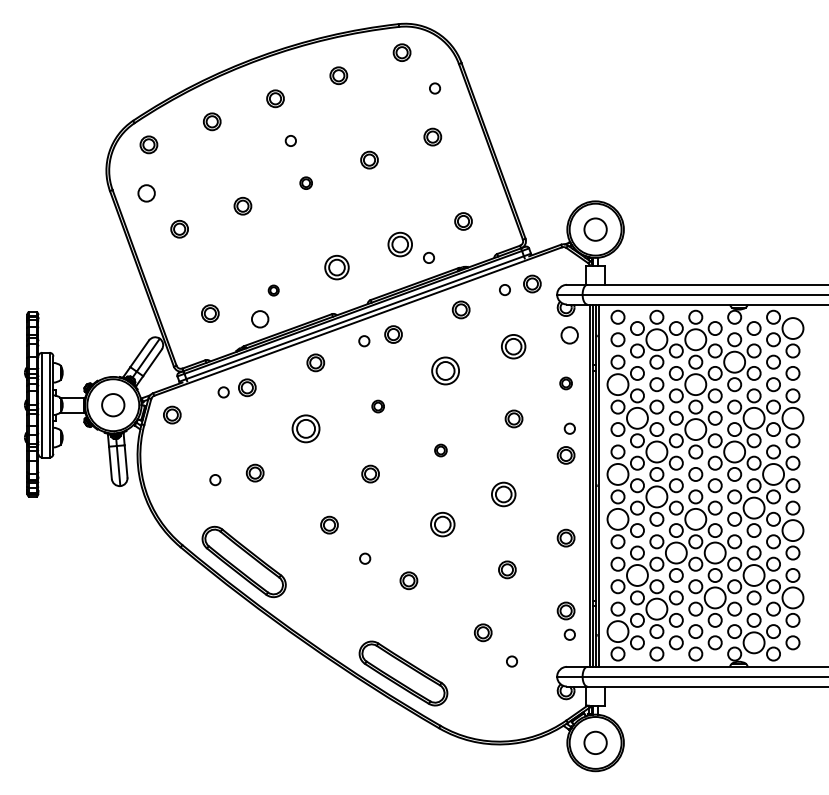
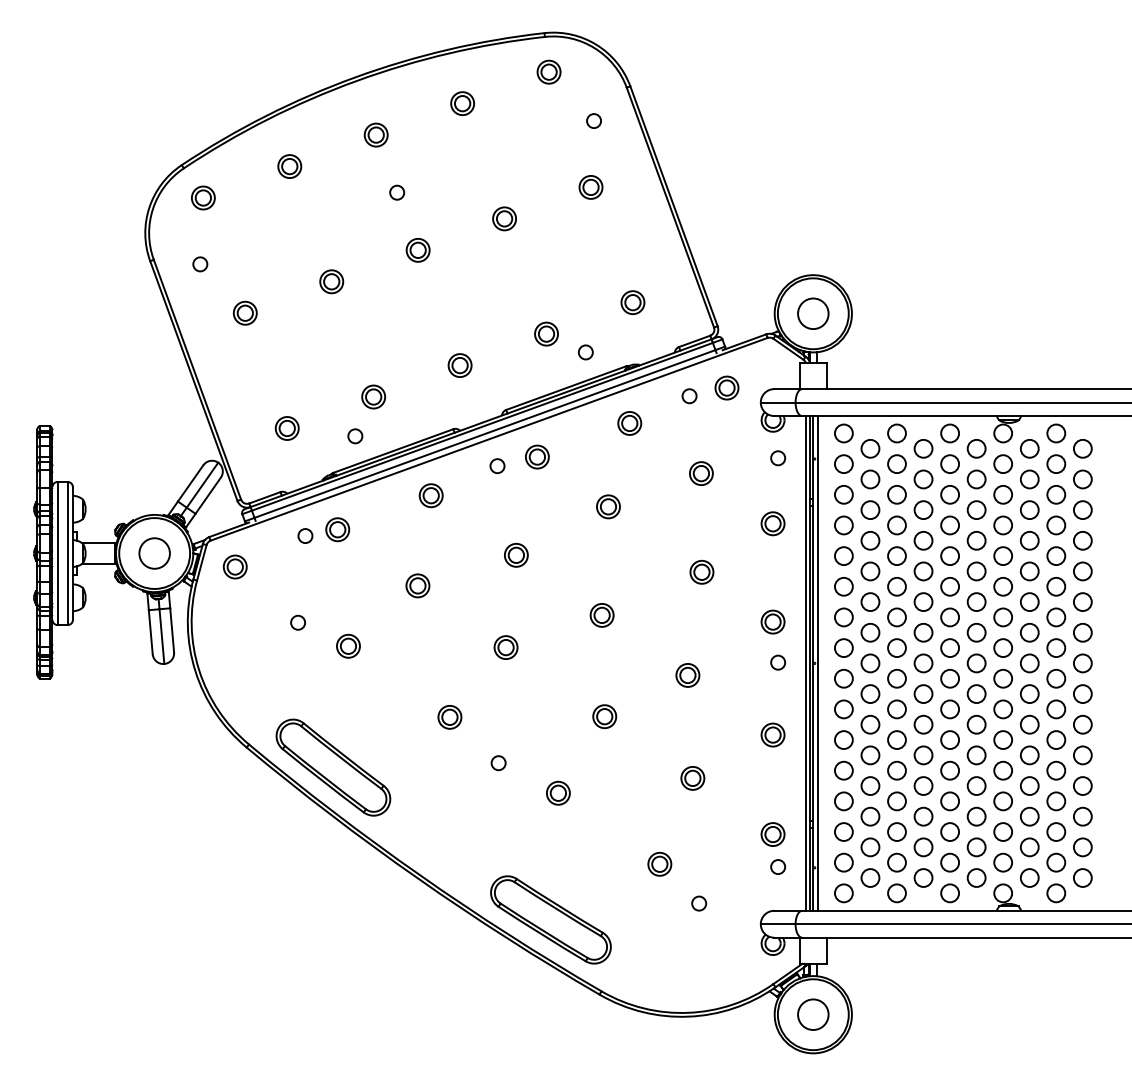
part: (305, 183) -> (417, 250), size x1.43
circle: (146, 193) -> (200, 264), size x0.62
part: (400, 244) -> (546, 333), size x0.71
part: (336, 267) -> (459, 365), size x0.71
part: (273, 290) -> (373, 396), size x1.67
circle: (260, 319) -> (355, 436), size x0.62
circle: (792, 328) -> (1082, 448), size x0.62
circle: (570, 335) -> (778, 458), size x0.62
circle: (656, 340) -> (896, 464), size x0.62
circle: (696, 340) -> (950, 464), size x0.62
part: (513, 346) -> (701, 473), size x0.71
circle: (734, 361) -> (1003, 494), size x0.62
part: (445, 370) -> (608, 506), size x0.62
part: (565, 383) -> (772, 523), size x1.43
circle: (617, 384) -> (843, 525), size x0.62
circle: (696, 384) -> (950, 525), size x0.62
part: (378, 406) -> (516, 555), size x1.43
circle: (637, 418) -> (870, 571), size x0.62
circle: (753, 418) -> (1029, 571), size x0.62
circle: (792, 418) -> (1082, 571), size x0.62
part: (305, 428) -> (417, 585), size x0.62
circle: (570, 428) -> (778, 662), moved
circle: (696, 429) -> (950, 586), size x0.62
part: (440, 450) -> (601, 615), size x1.43
circle: (656, 452) -> (896, 617), size x0.62
circle: (734, 452) -> (1003, 617), size x0.62
circle: (617, 474) -> (843, 648), size x0.62
circle: (773, 474) -> (1056, 648), size x0.62
circle: (214, 479) -> (297, 622), moved
part: (503, 494) -> (687, 675), size x0.71
circle: (656, 496) -> (896, 678), size x0.62
circle: (753, 508) -> (1029, 694), size x0.62
circle: (617, 519) -> (843, 709), size x0.62
circle: (696, 519) -> (950, 709), size x0.62
part: (442, 524) -> (604, 716), size x0.71
circle: (792, 530) -> (1082, 724), size x0.62
circle: (676, 553) -> (923, 755), size x0.62
circle: (715, 553) -> (976, 755), size x0.62
circle: (637, 575) -> (870, 786), size x0.62
circle: (753, 575) -> (1029, 786), size x0.62
circle: (715, 597) -> (976, 816), size x0.62
circle: (792, 597) -> (1082, 816), size x0.62
circle: (656, 608) -> (896, 831), size x0.62
circle: (617, 631) -> (843, 862), size x0.62
circle: (753, 642) -> (1029, 877), size x0.62

